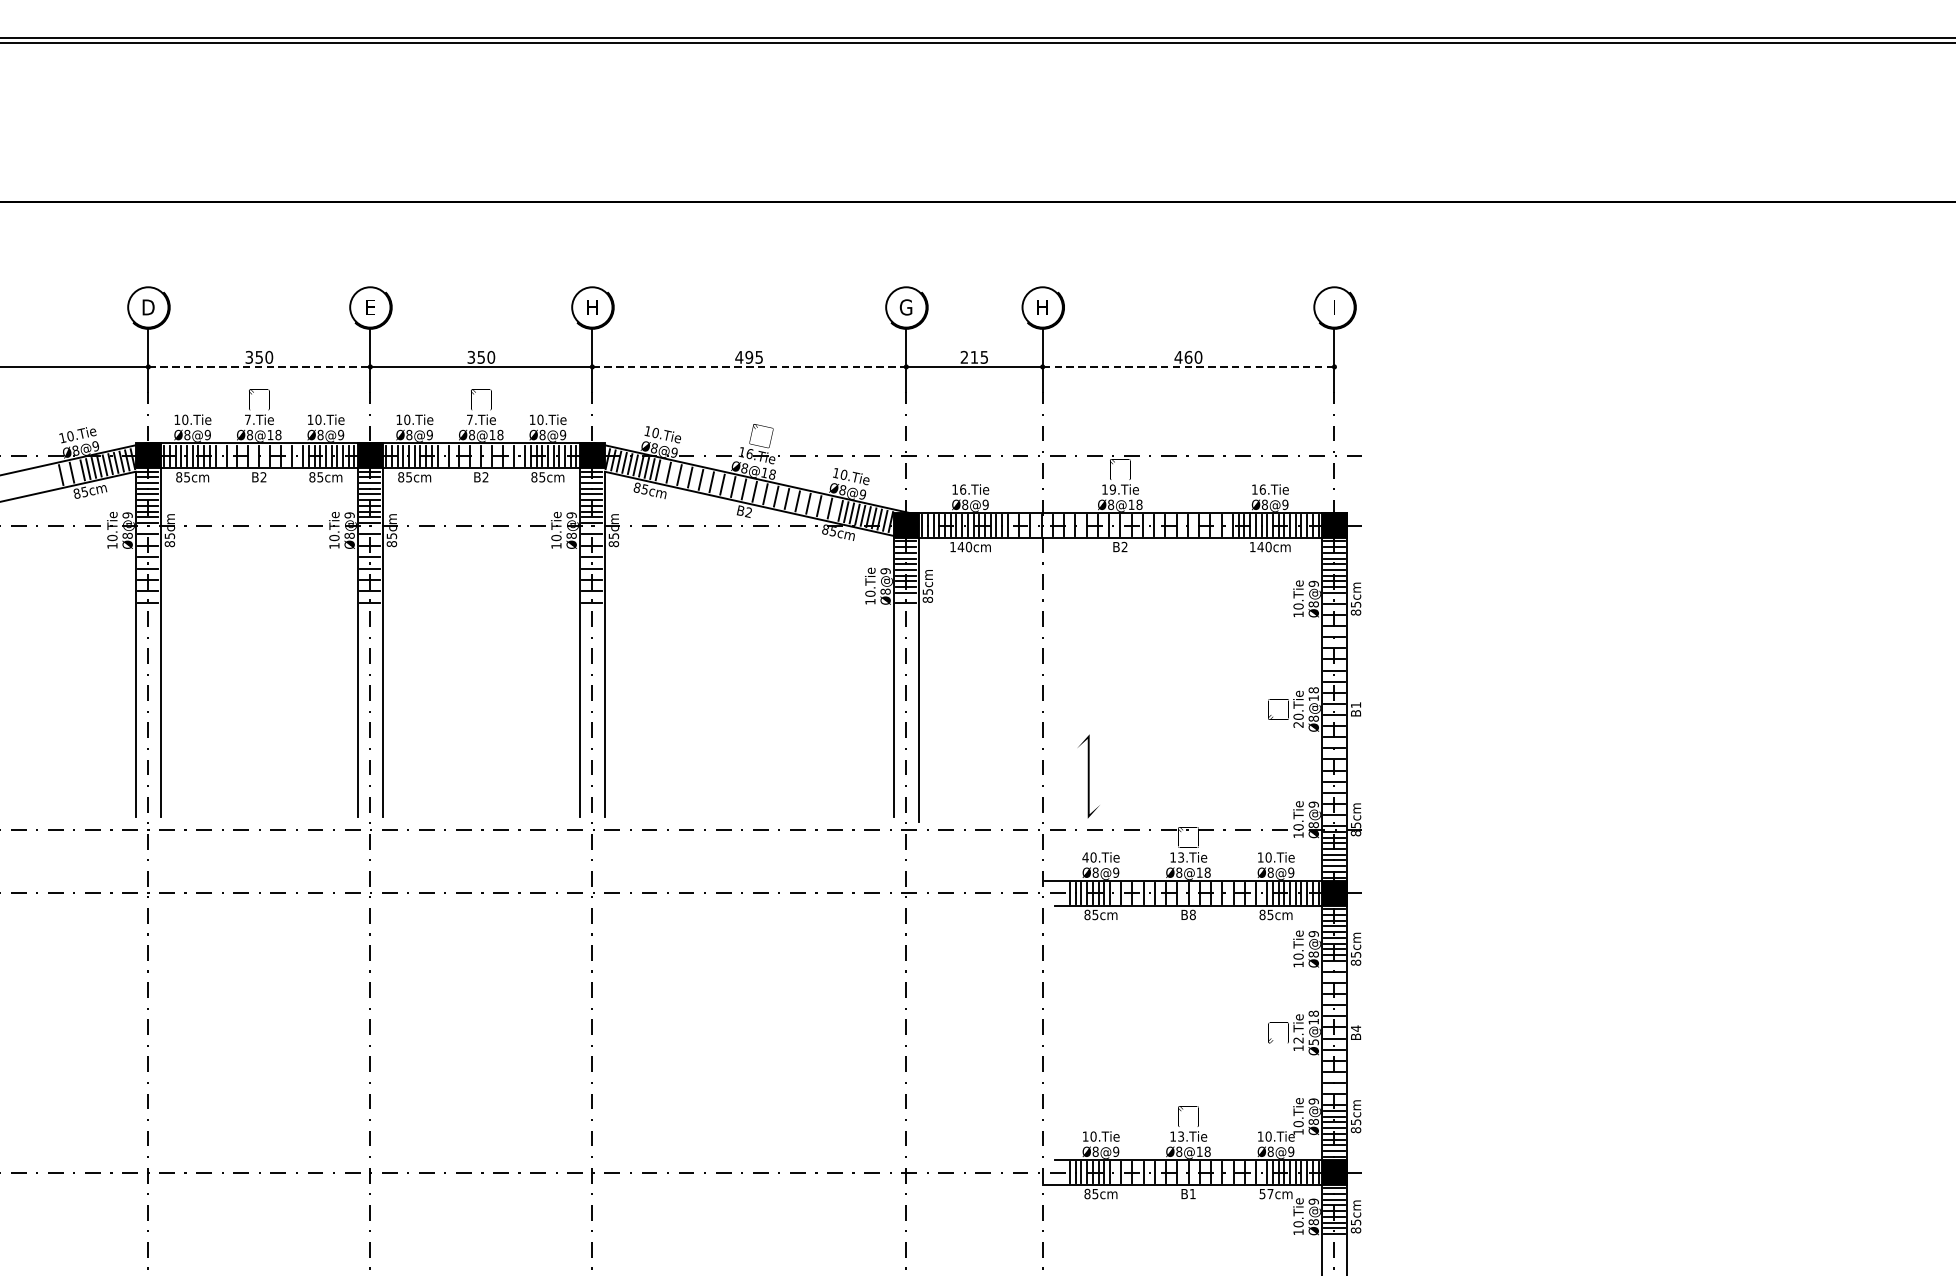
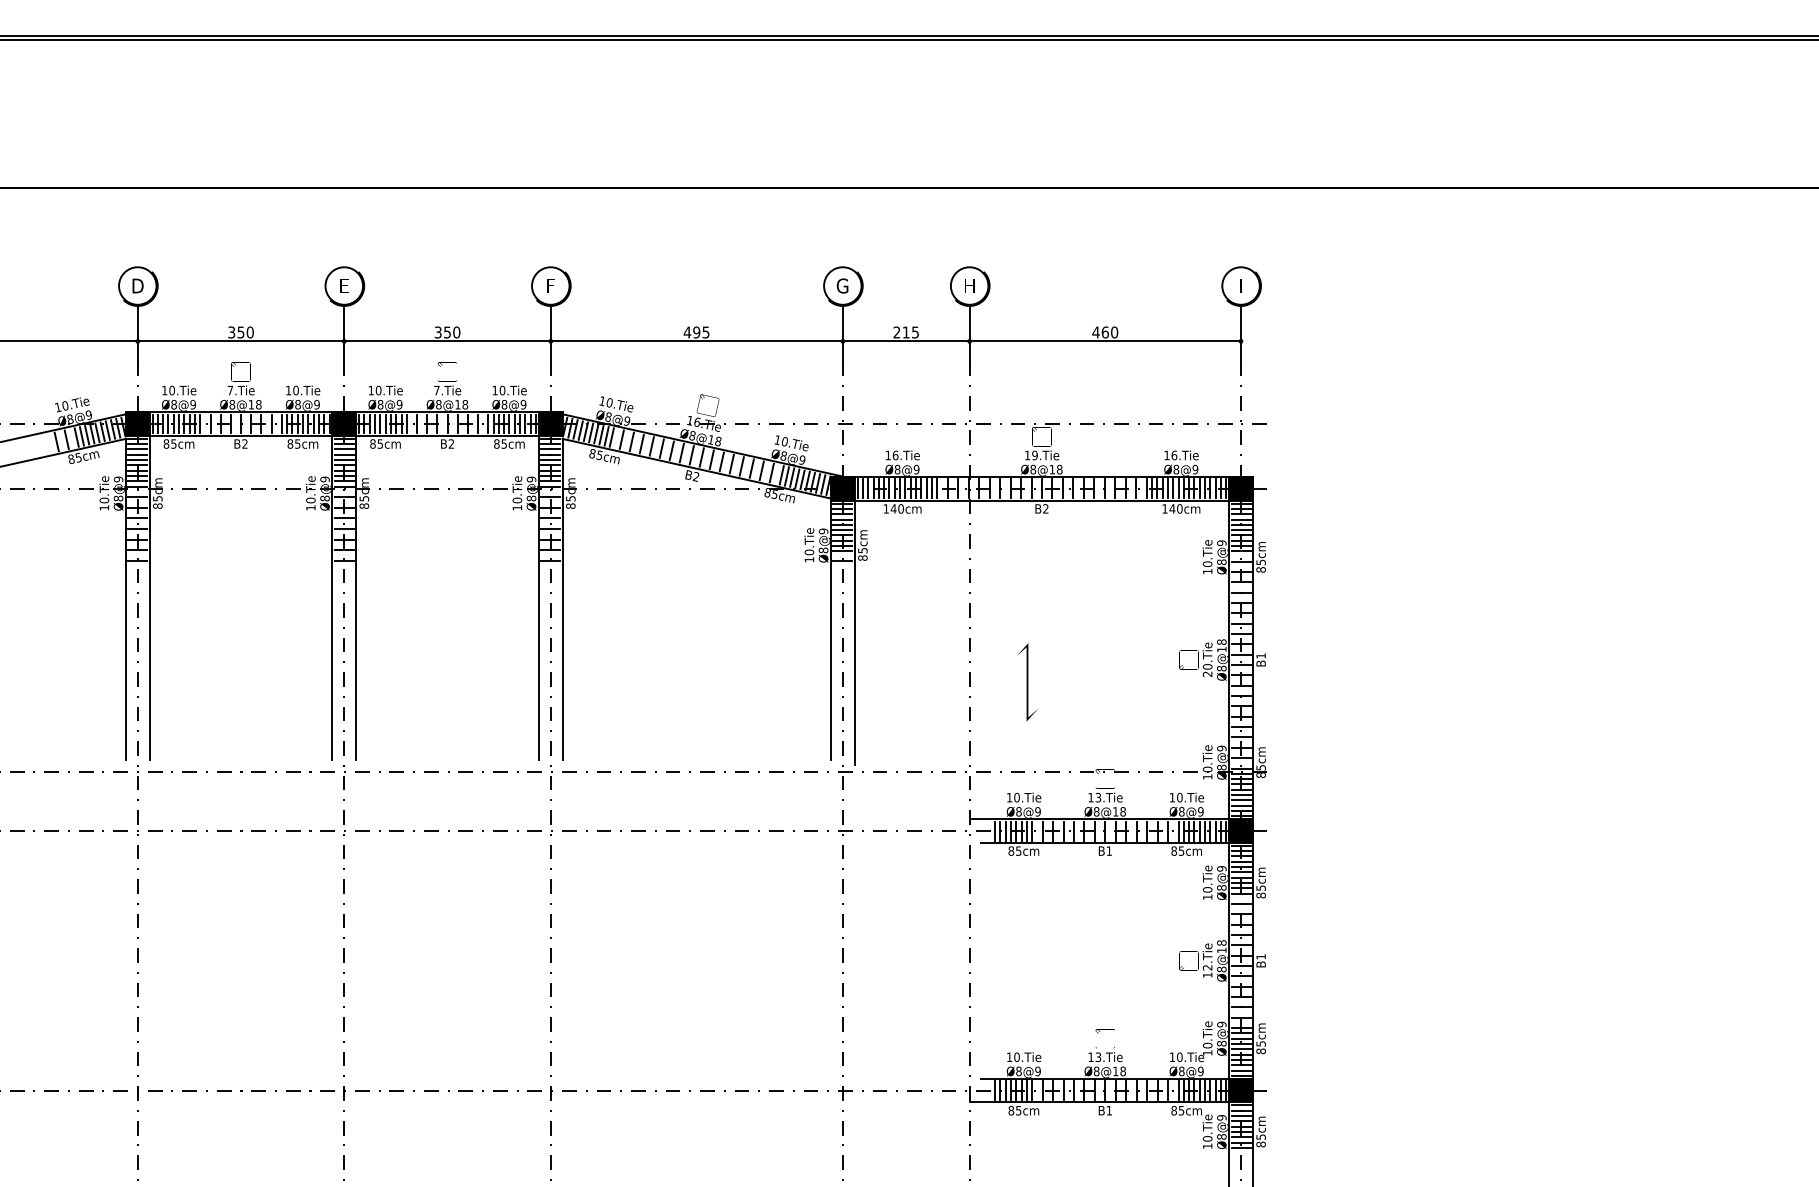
text: (592, 306) -> (550, 285), H -> F
line: (259, 367) -> (241, 341), dashed -> solid
line: (750, 367) -> (697, 341), dashed -> solid
line: (1188, 367) -> (1105, 341), dashed -> solid
line: (1088, 776) -> (1027, 682), moved
text: (1085, 857) -> (1009, 797), 40.Tie -> 10.Tie
text: (1193, 914) -> (1109, 850), B8 -> B1
text: (1355, 1028) -> (1260, 956), B4 -> B1
text: (1313, 1042) -> (1221, 969), Ø5@18 -> Ø8@18
text: (1266, 1193) -> (1177, 1110), 57cm -> 85cm

